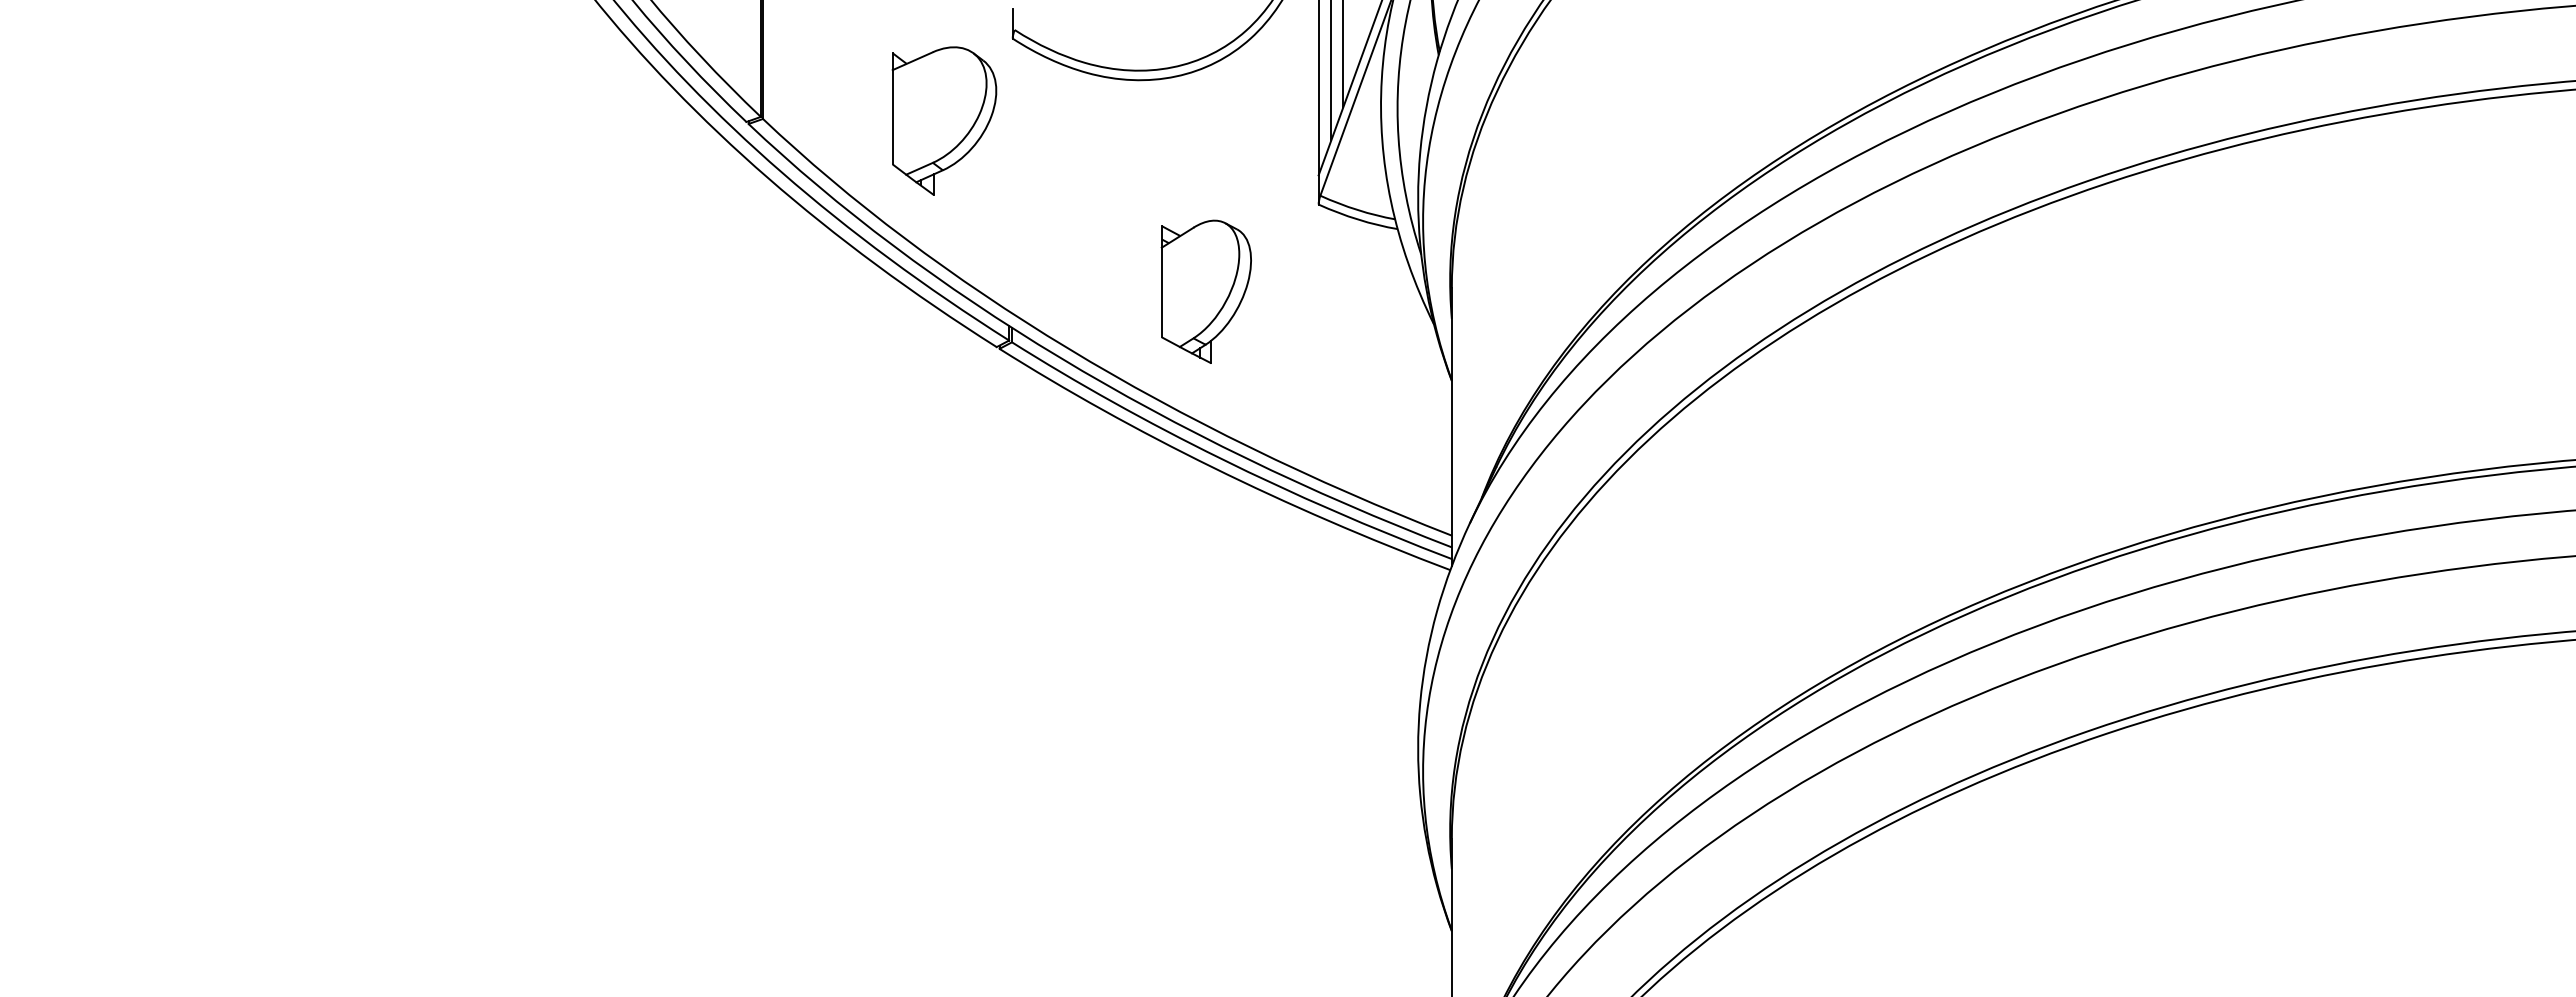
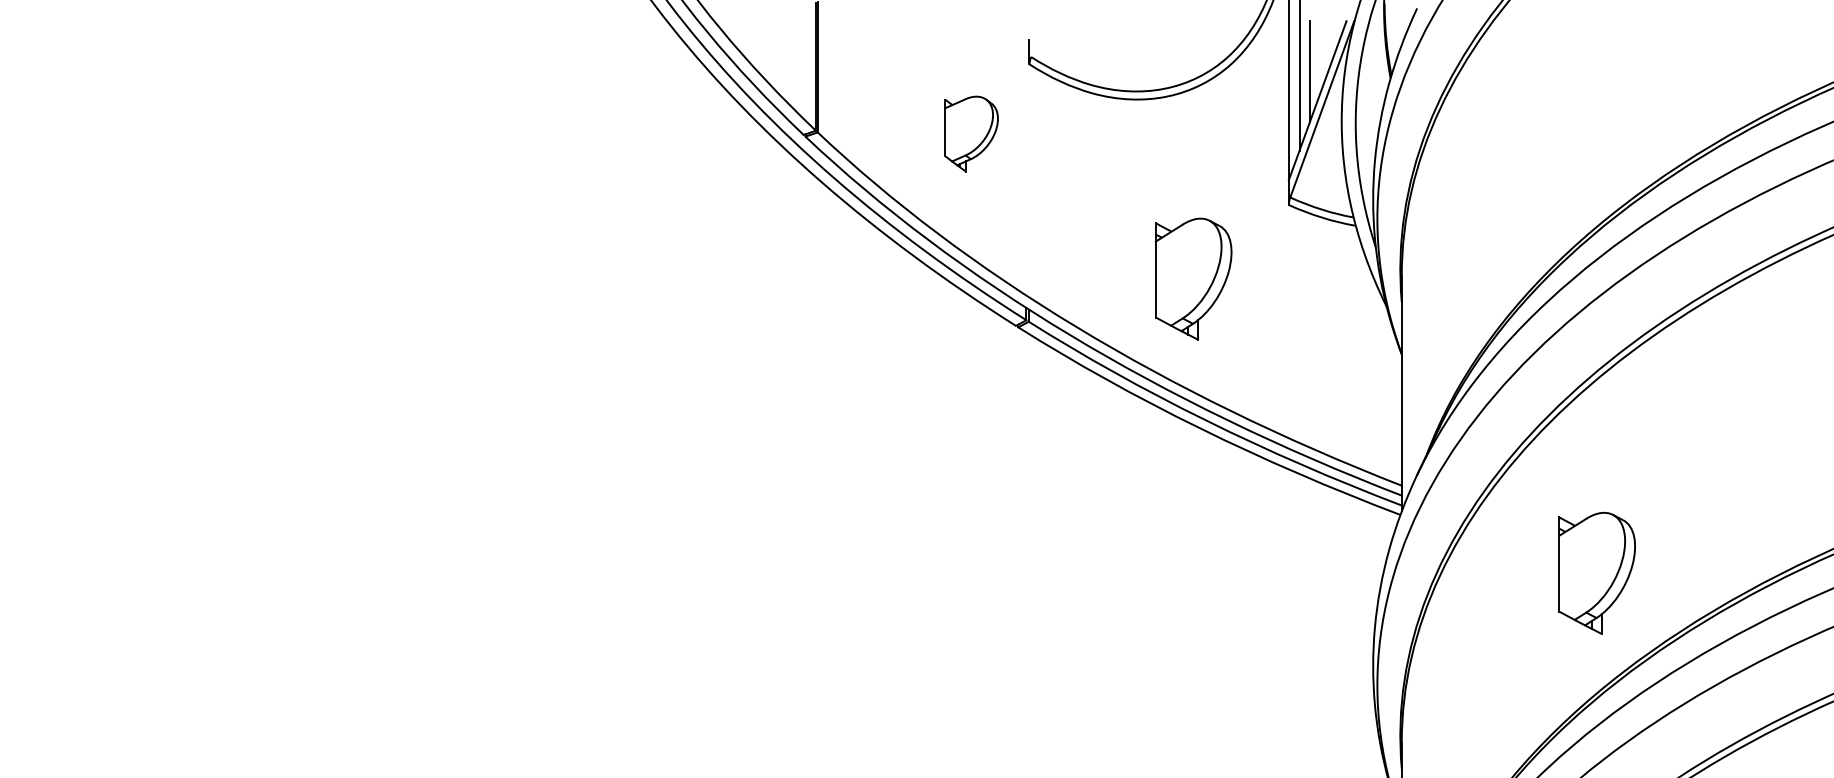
part: (944, 120) -> (971, 133), size x0.6
part: (1681, 638) -> (1596, 572), added

